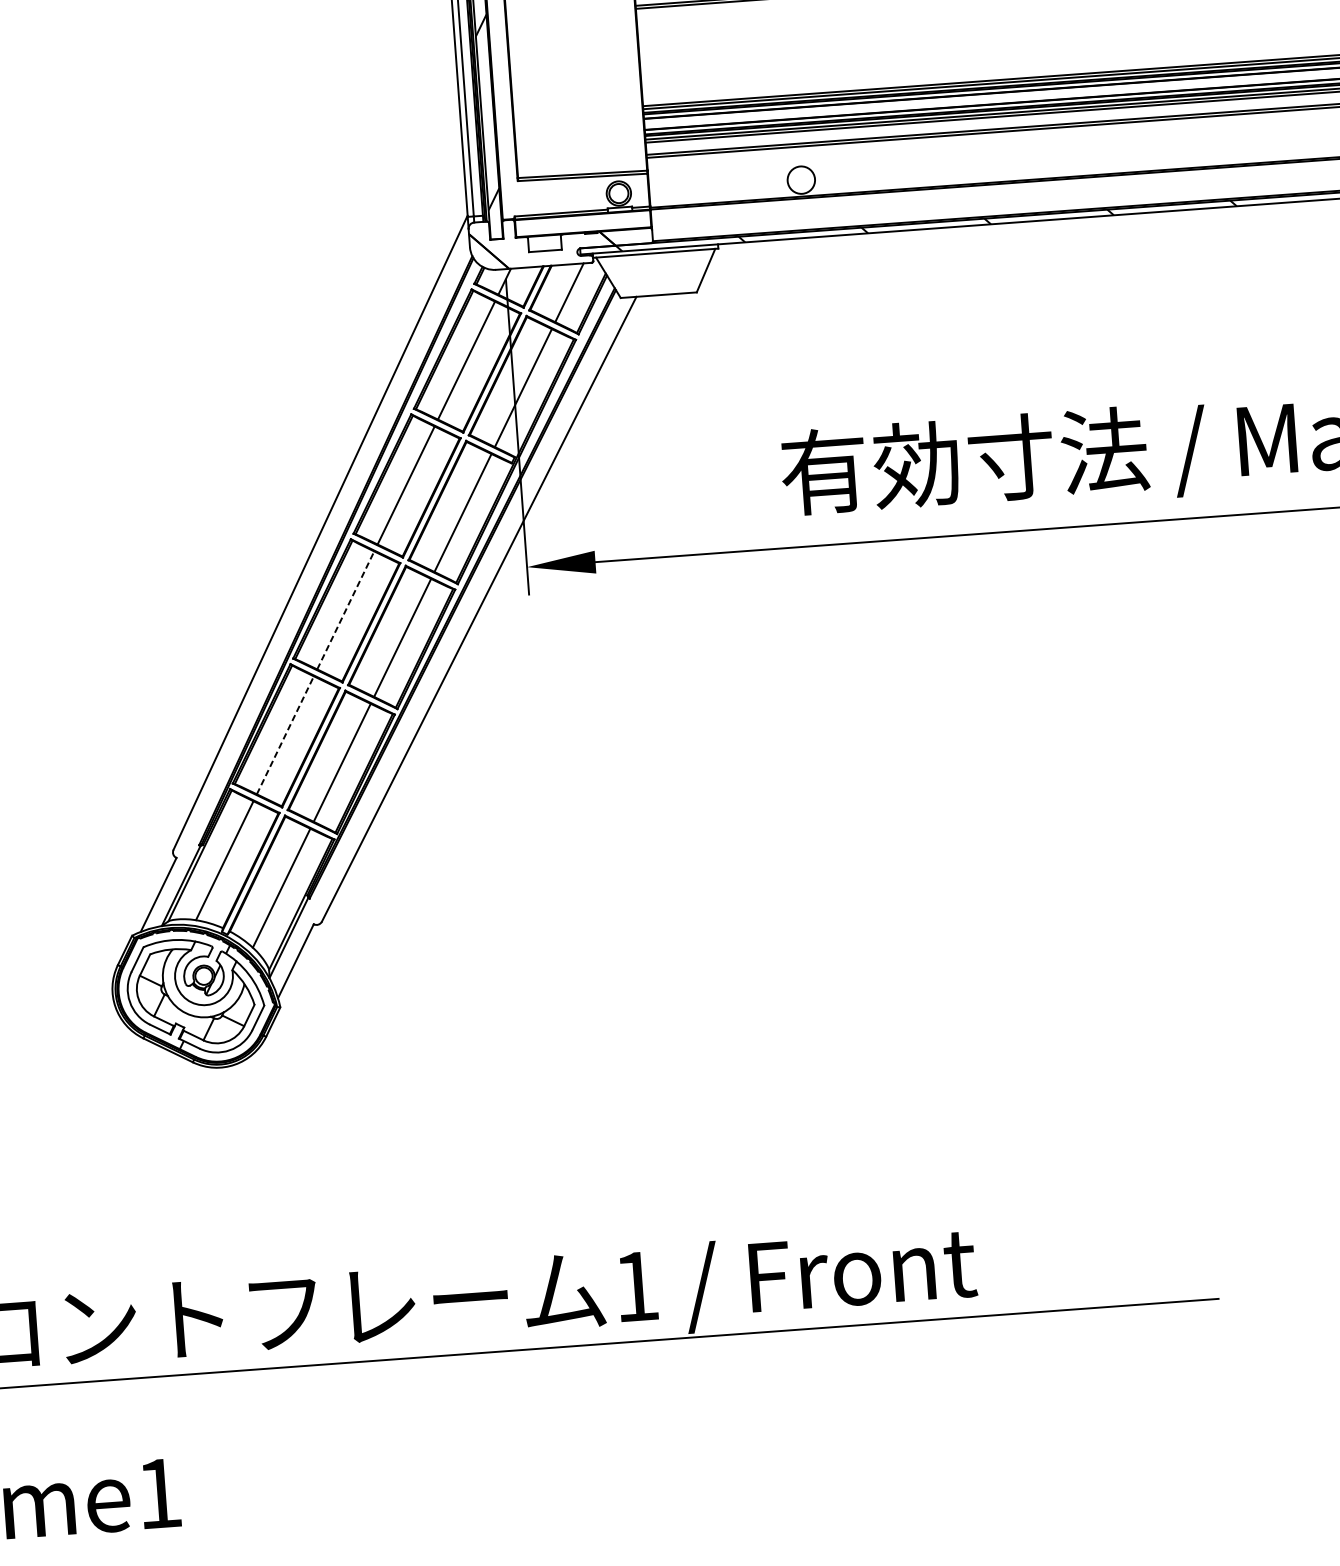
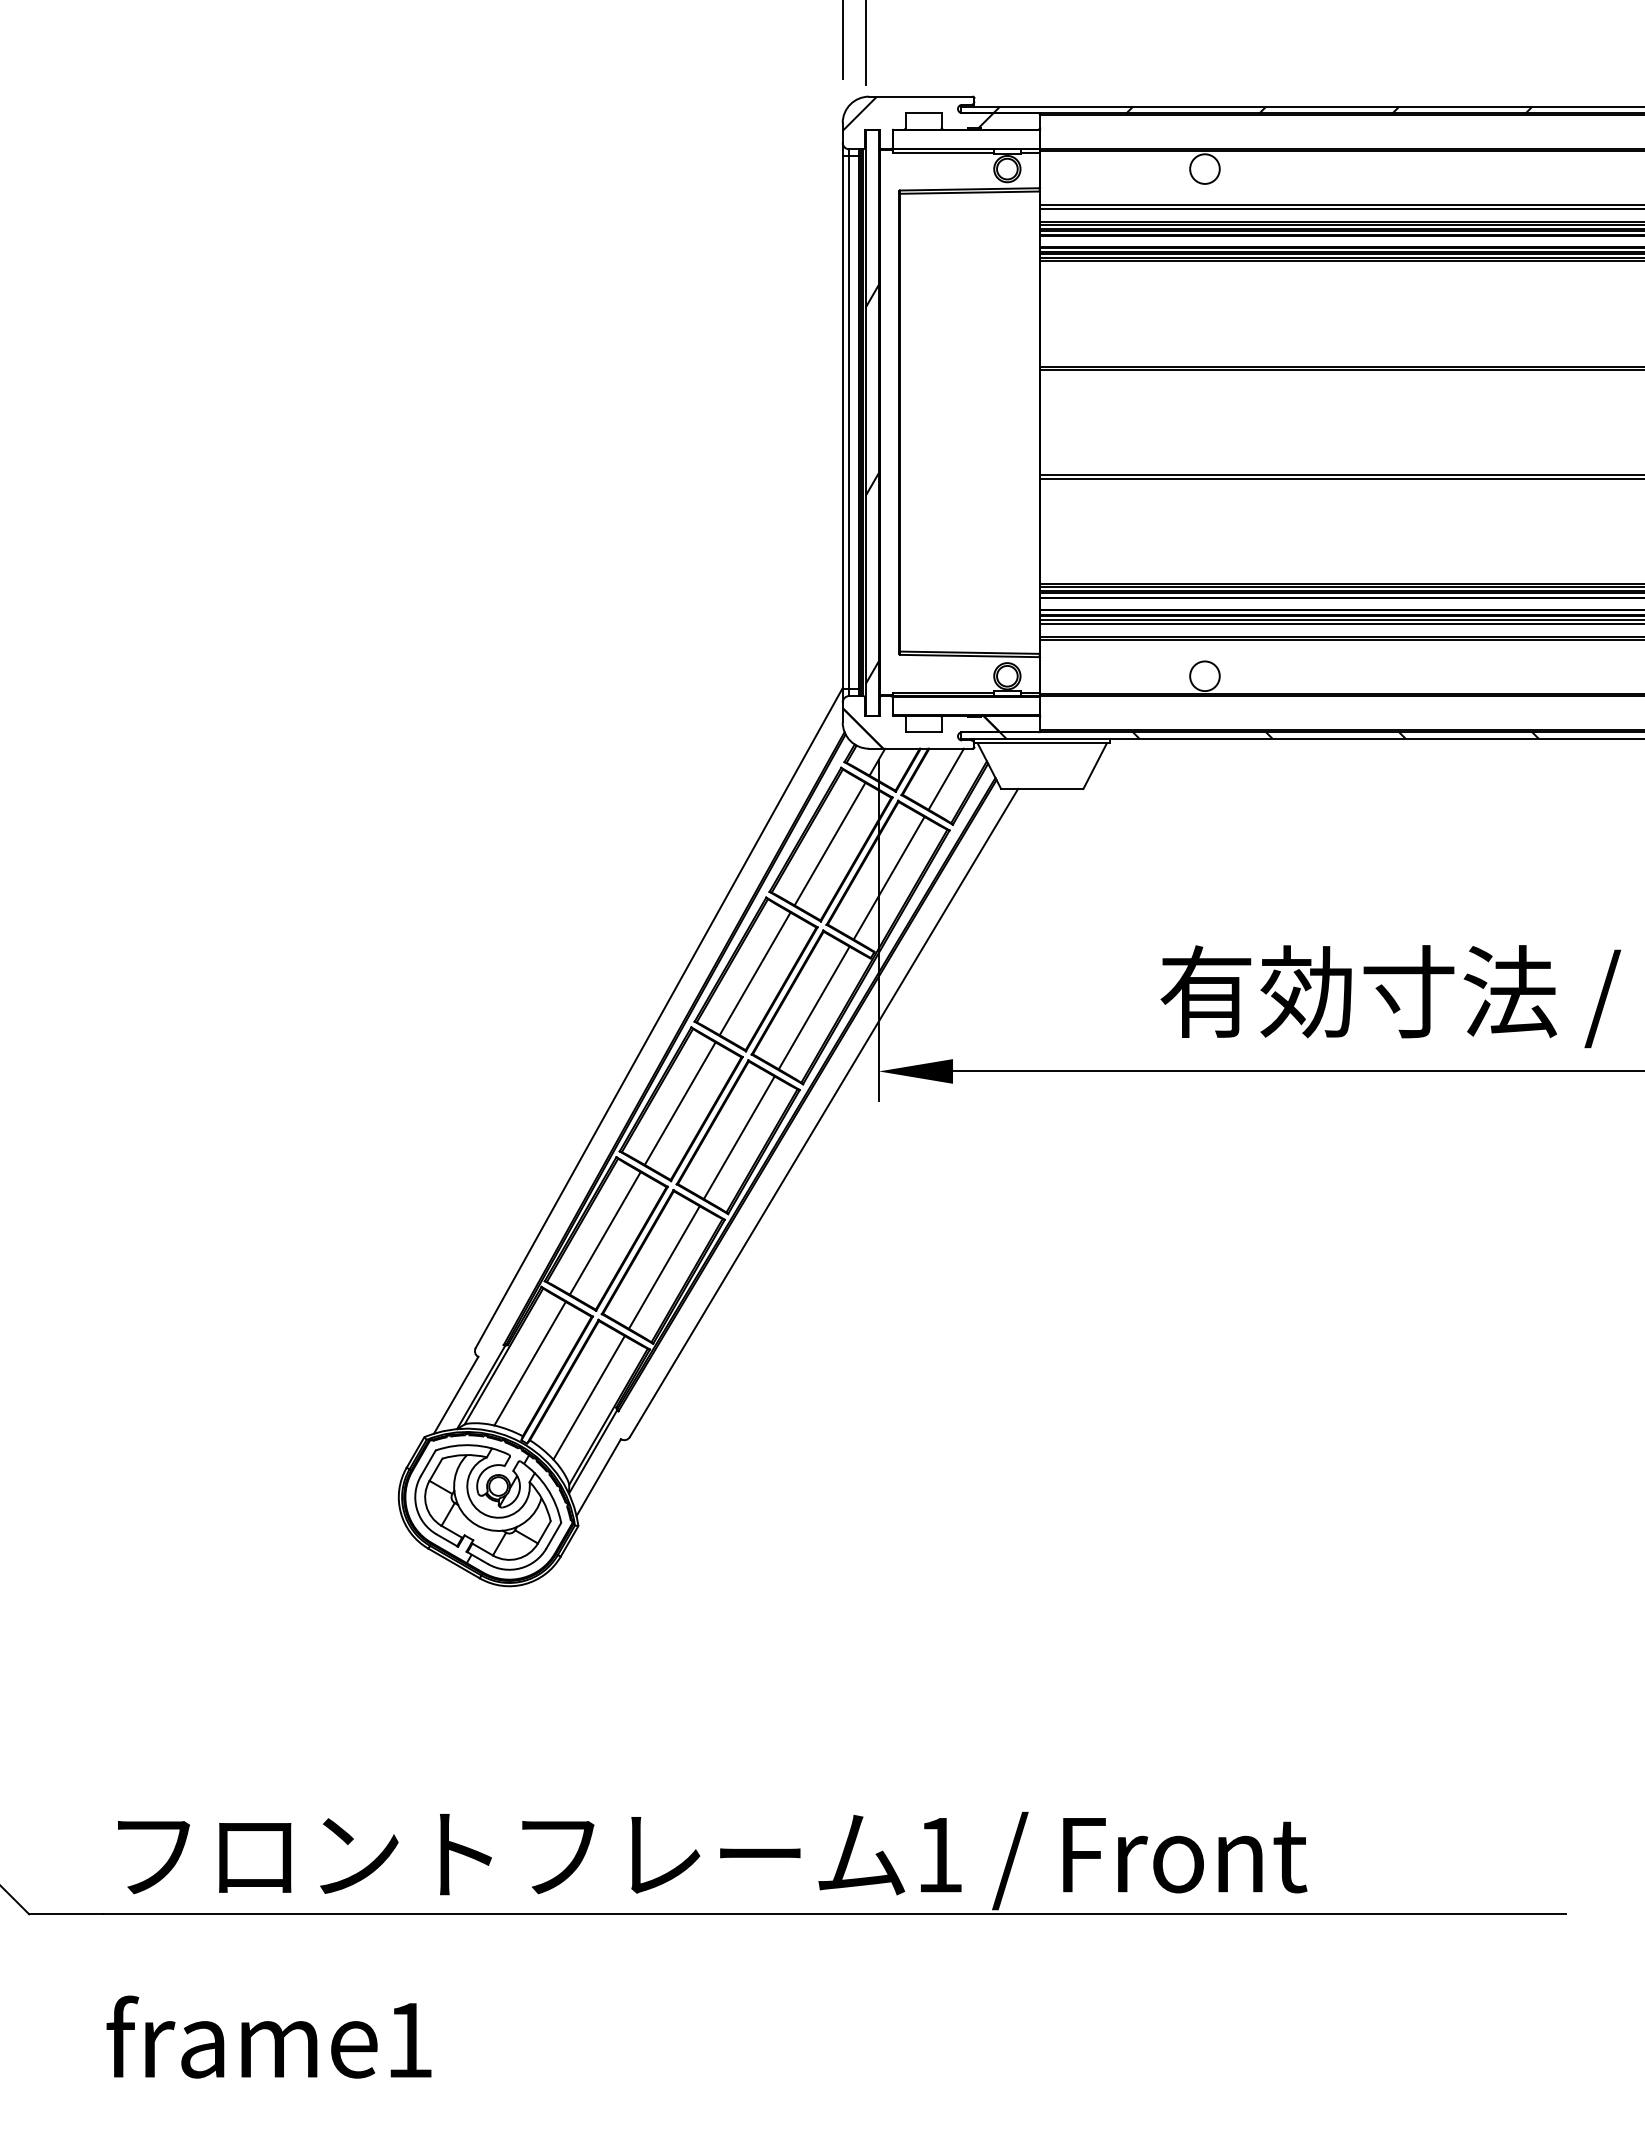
line: (346, 610) -> (680, 1103), dashed -> solid
line: (285, 735) -> (605, 1233), dashed -> solid

